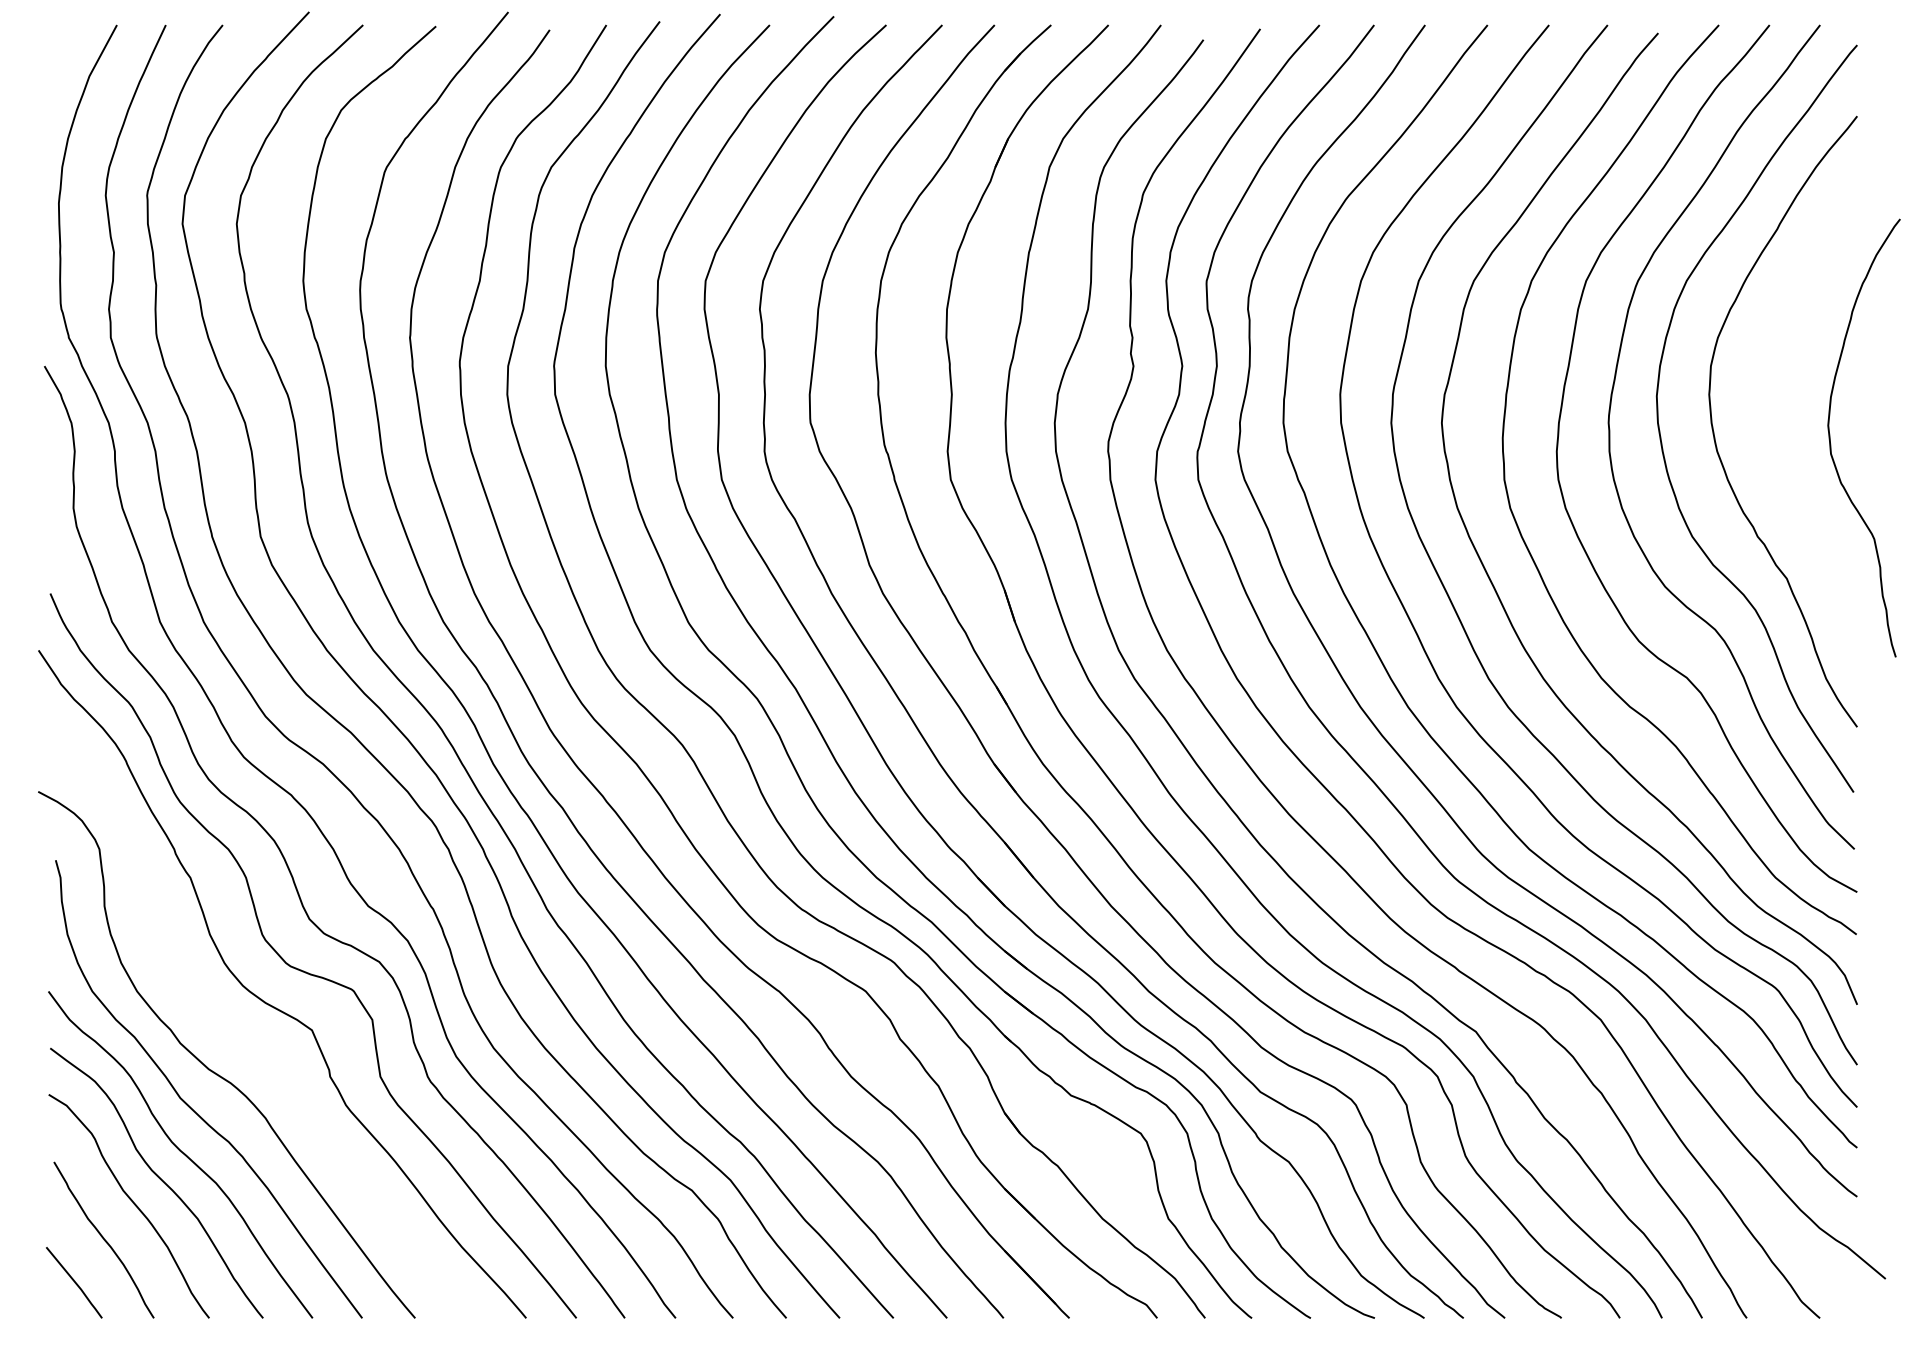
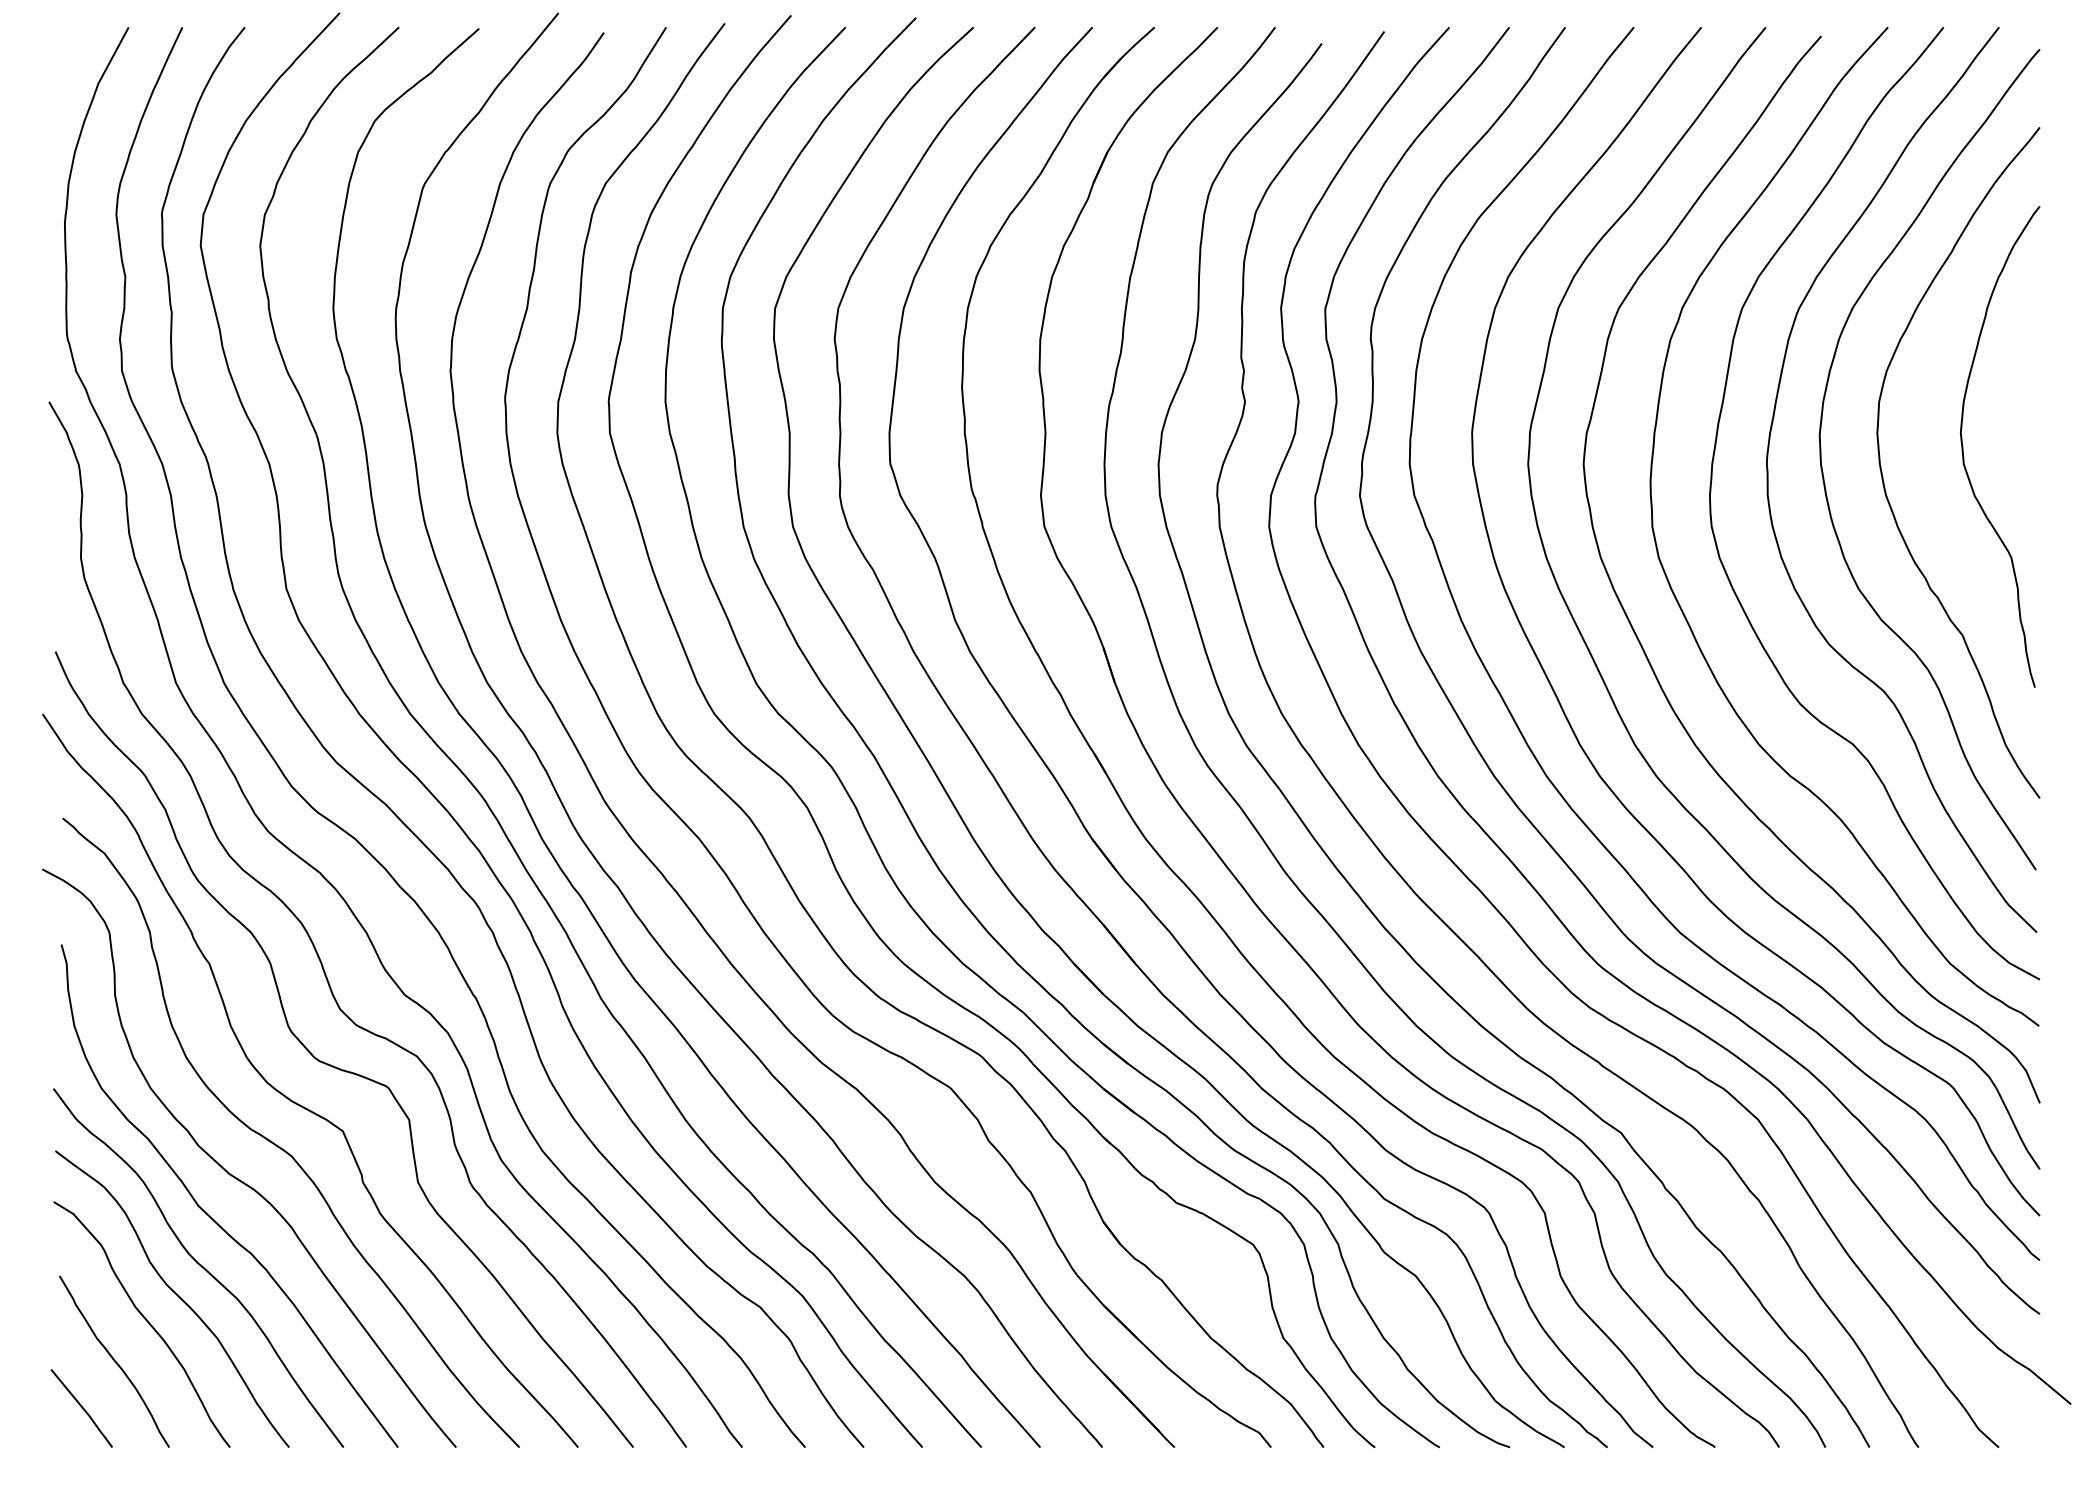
curve: (1831, 444) -> (1964, 453), moved
curve: (255, 1044) -> (280, 1146), added

